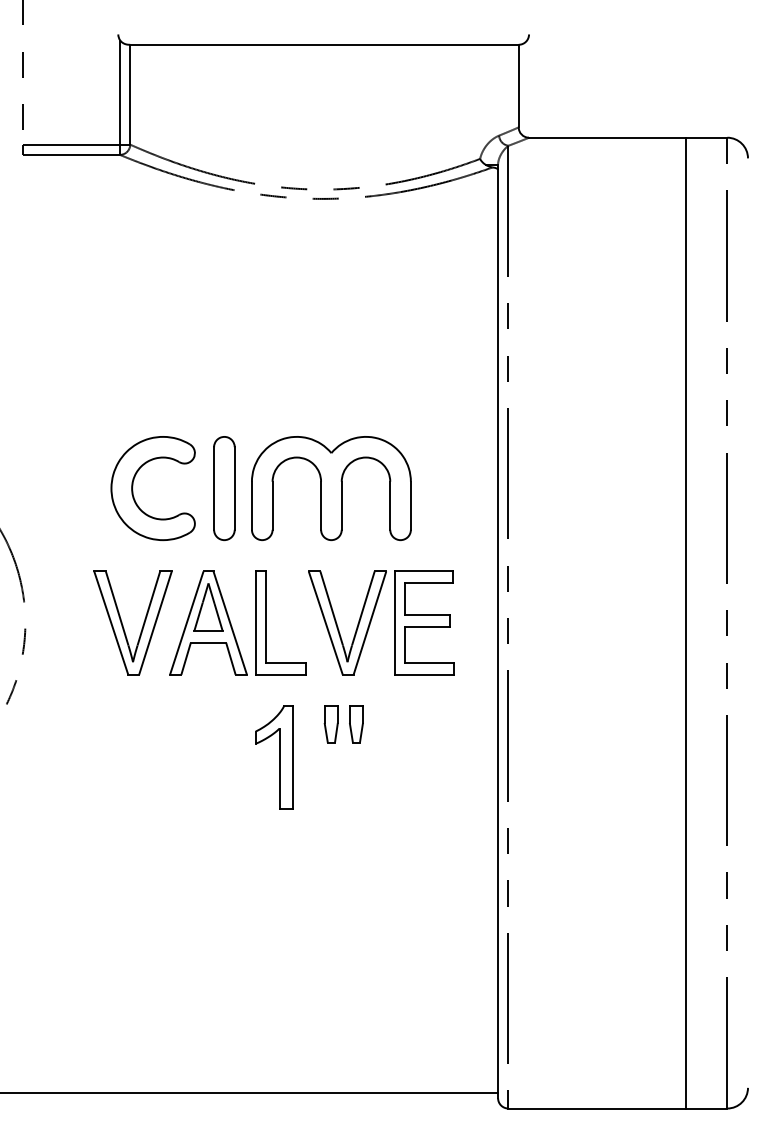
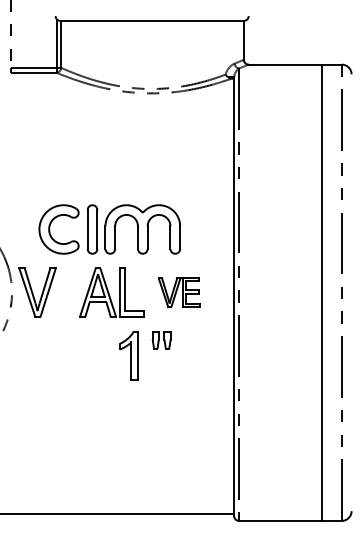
part: (260, 488) -> (109, 229), moved
part: (132, 622) -> (37, 292), moved
part: (379, 622) -> (178, 292), size x0.6

